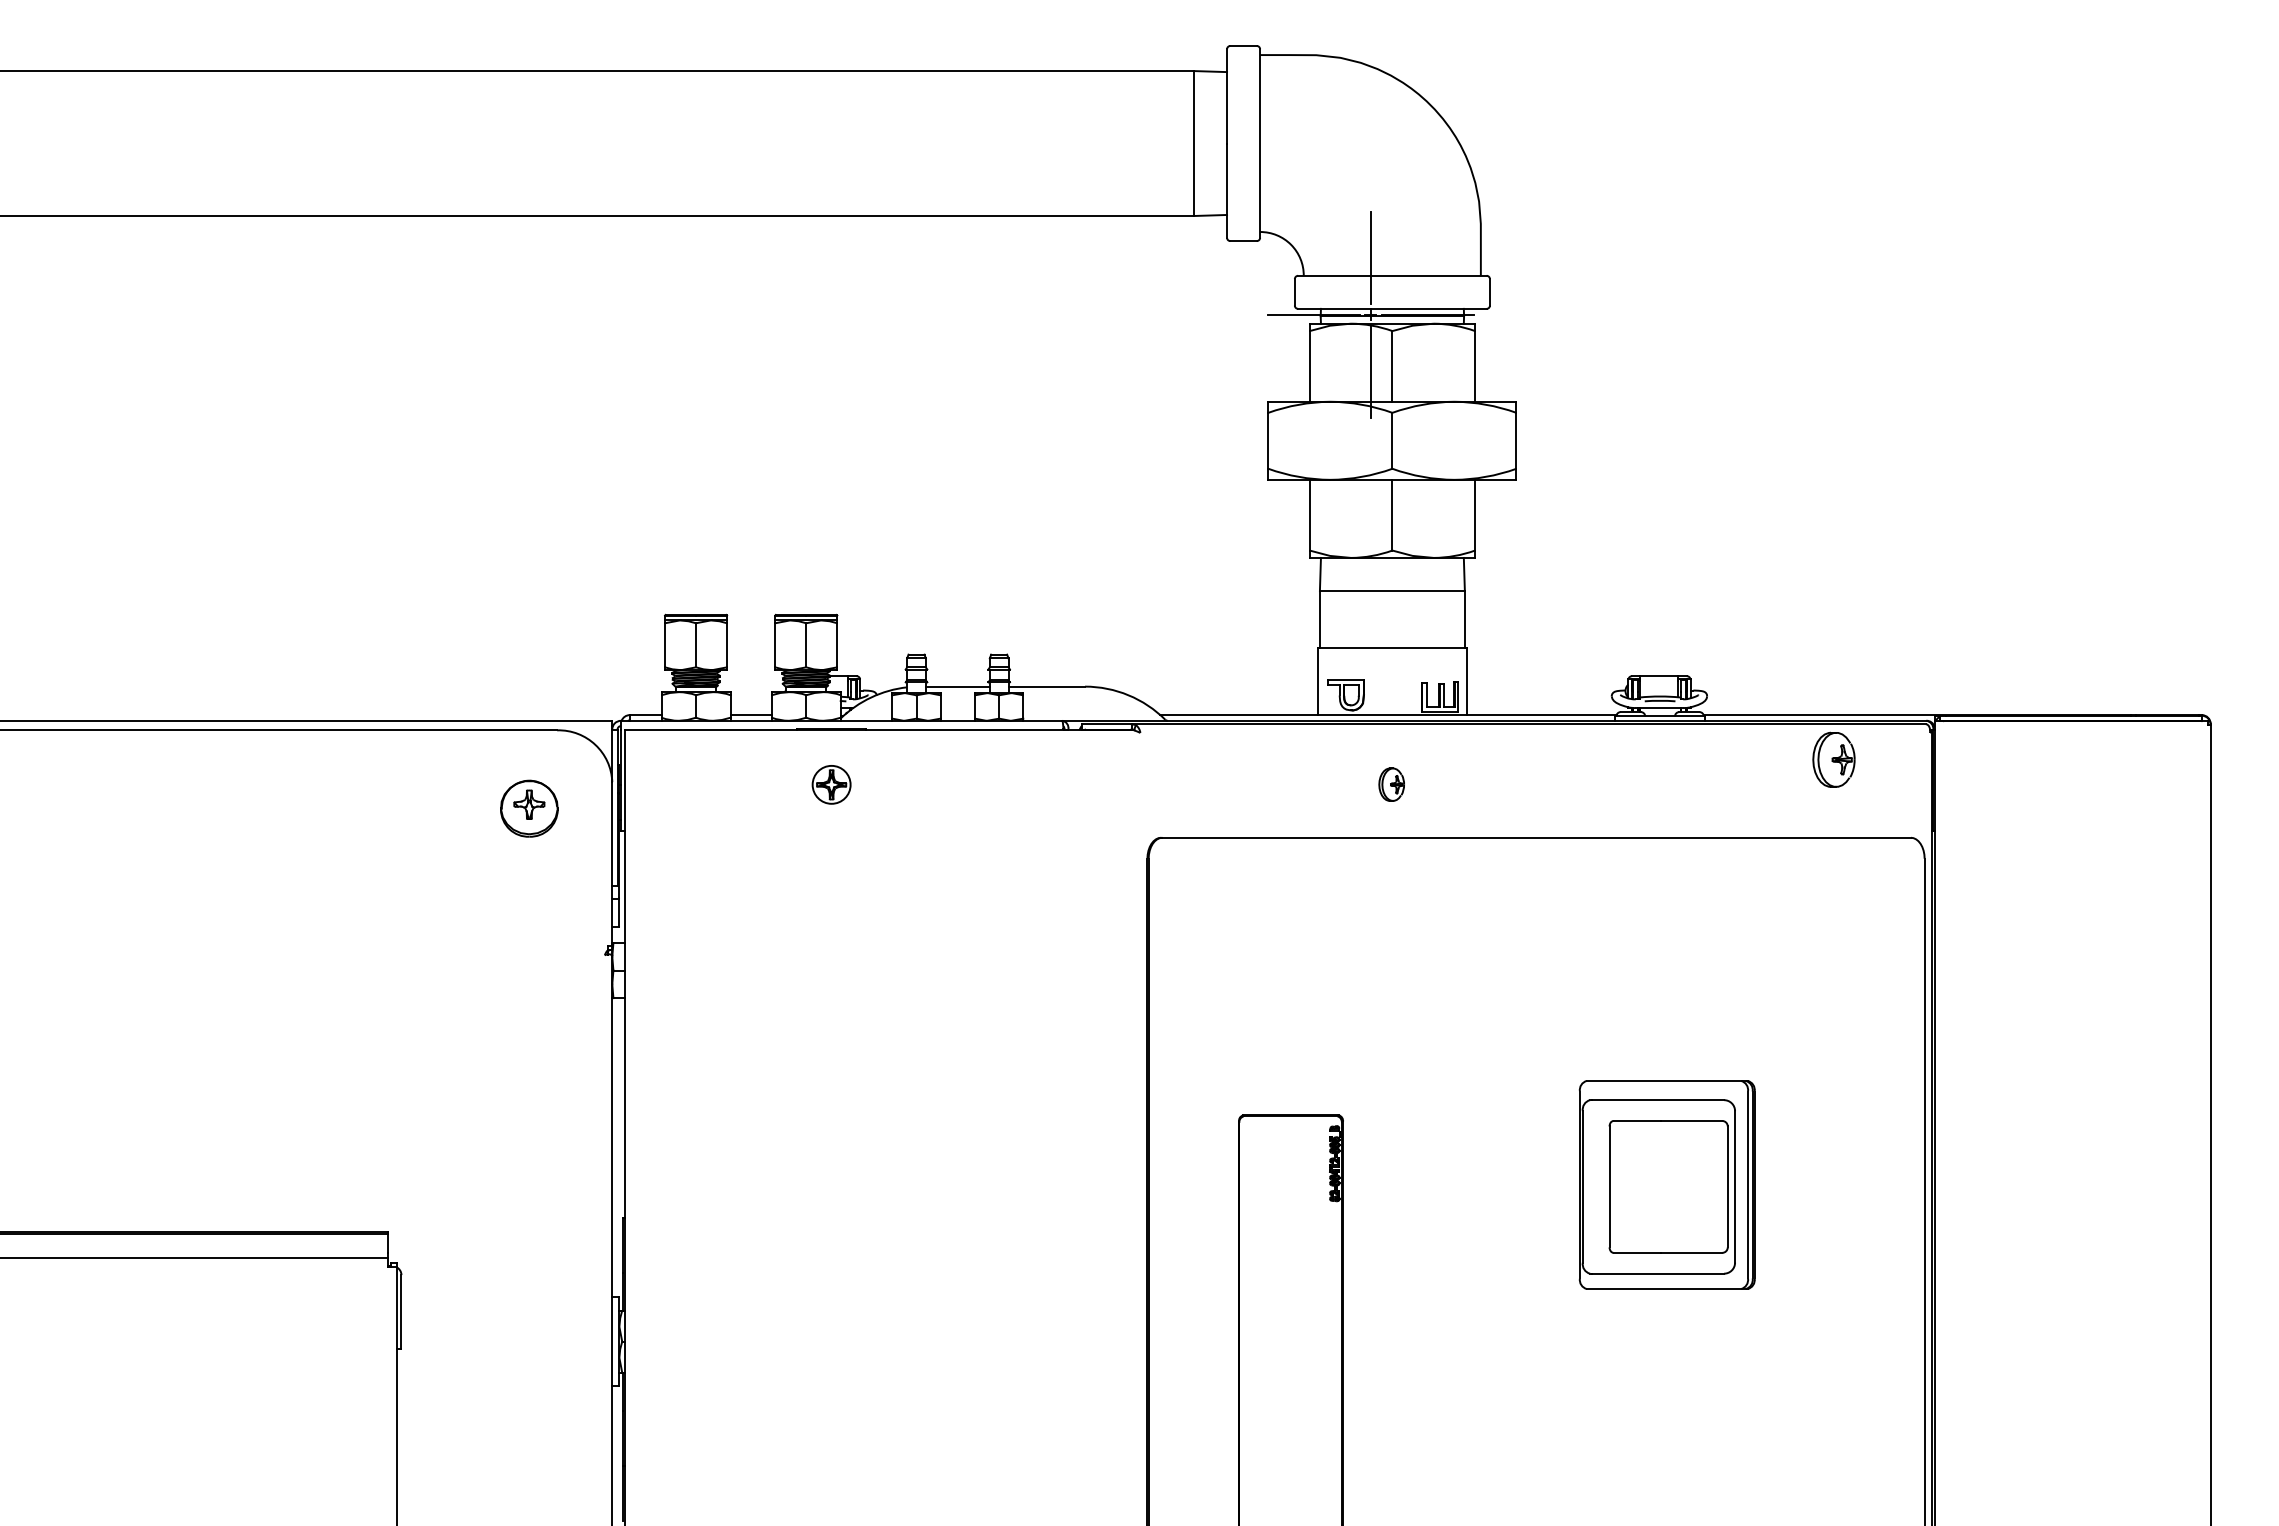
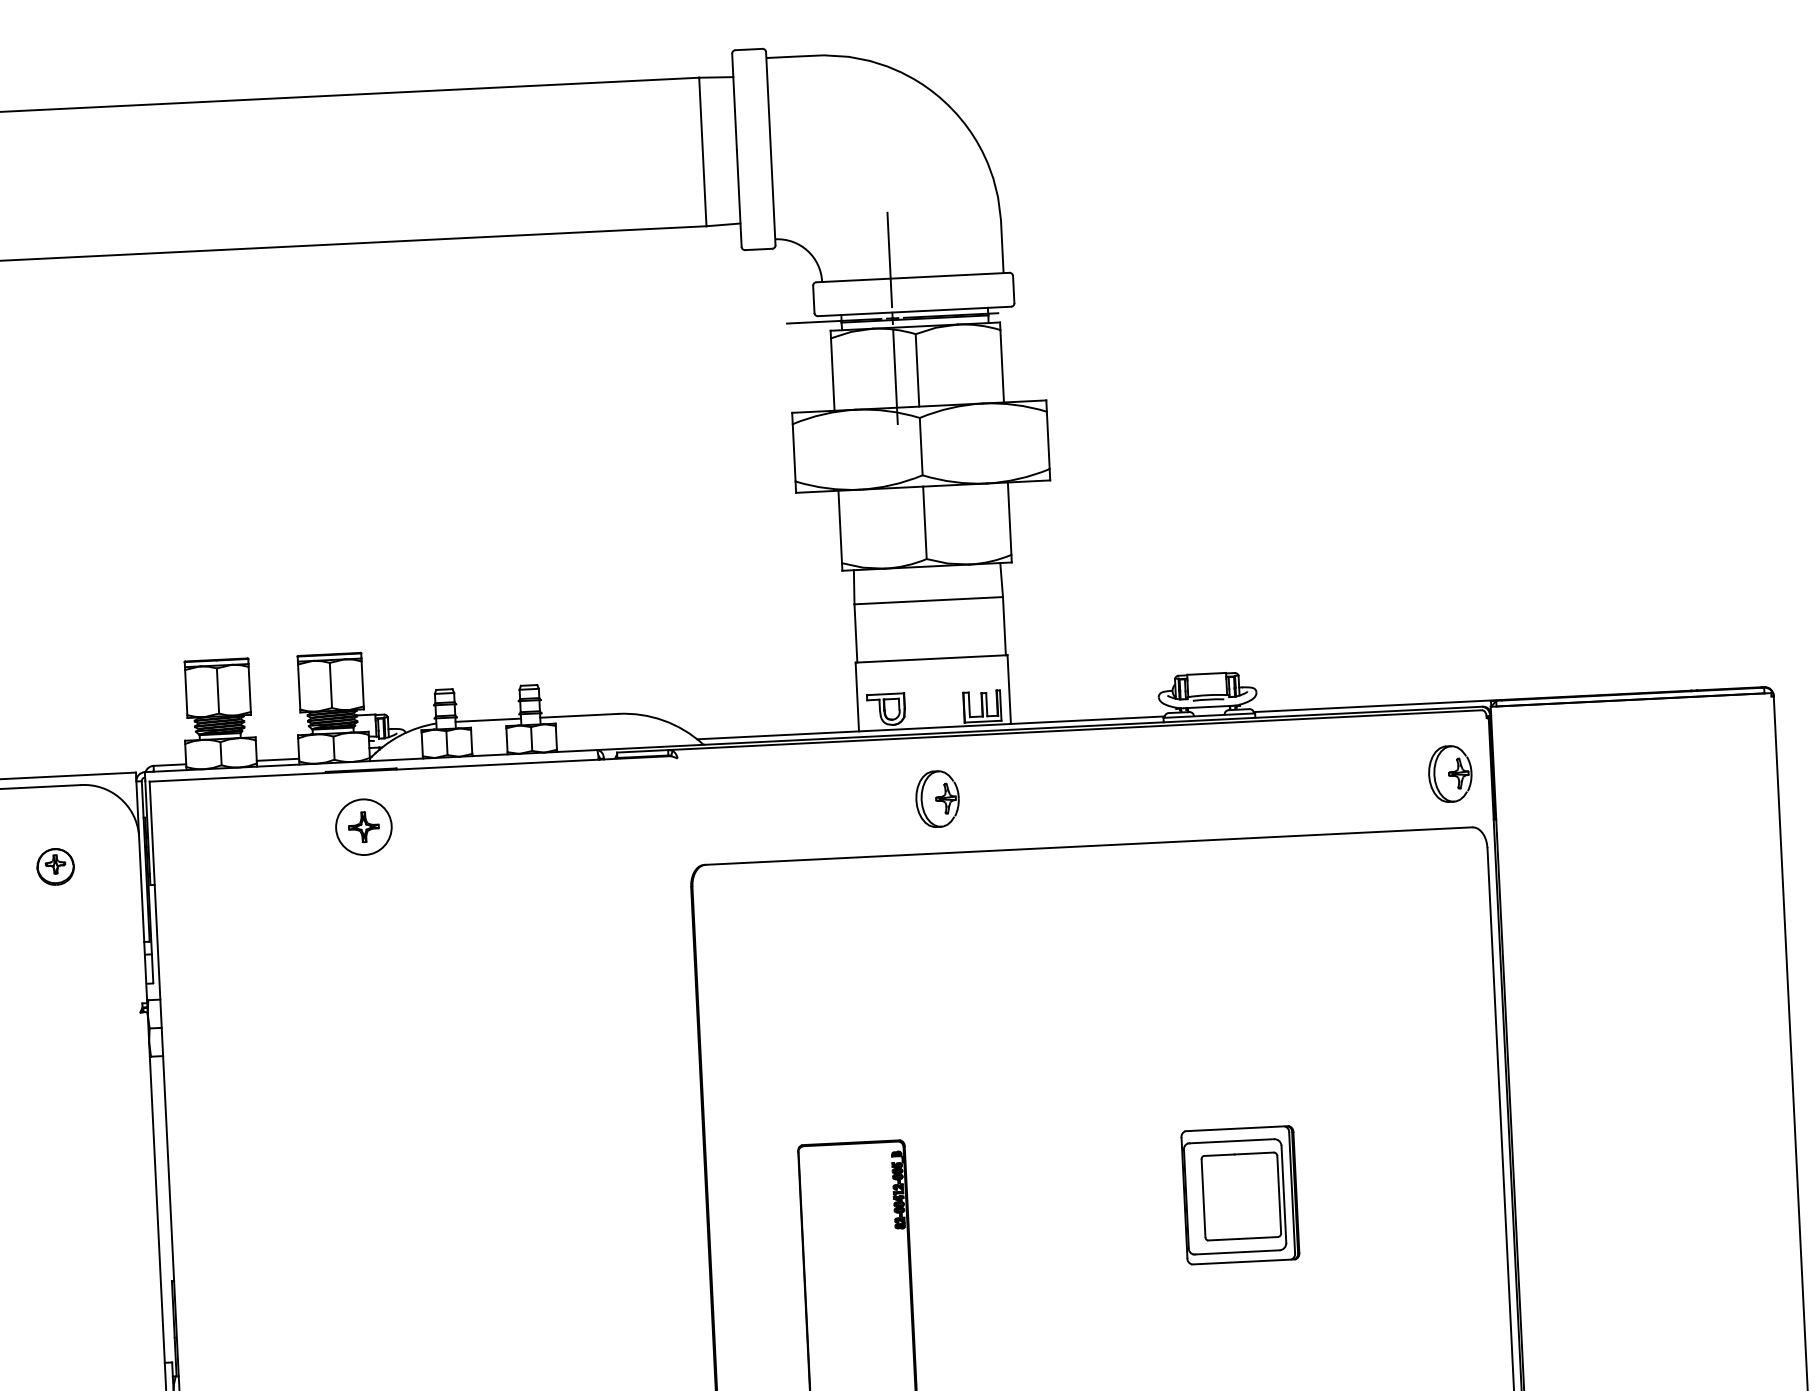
part: (1833, 759) -> (1449, 773), moved
circle: (831, 784) -> (363, 826), size x1.43
part: (1391, 784) -> (937, 798), size x1.67
part: (529, 808) -> (55, 866), size x0.62
part: (1667, 1184) -> (1240, 1194), size x0.62

